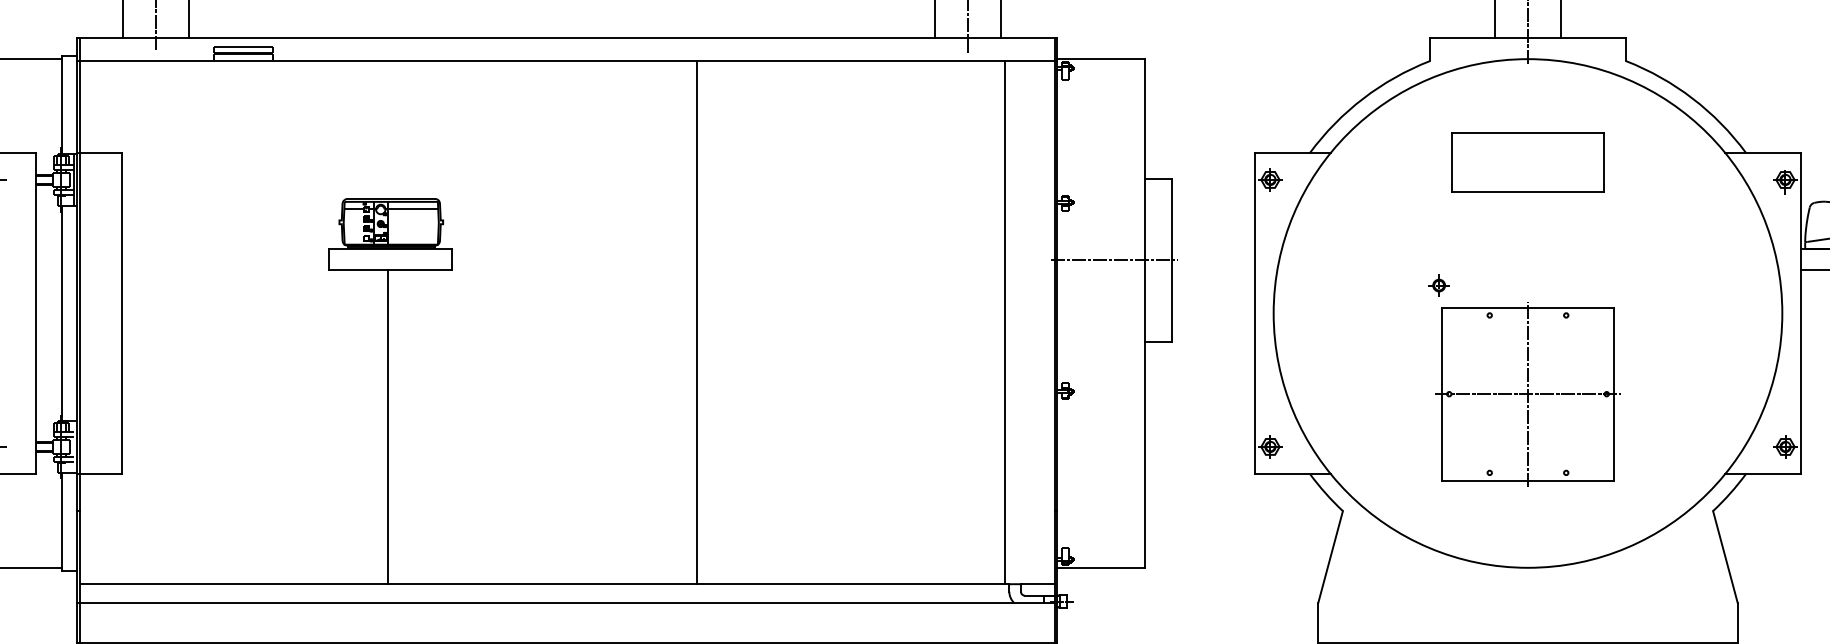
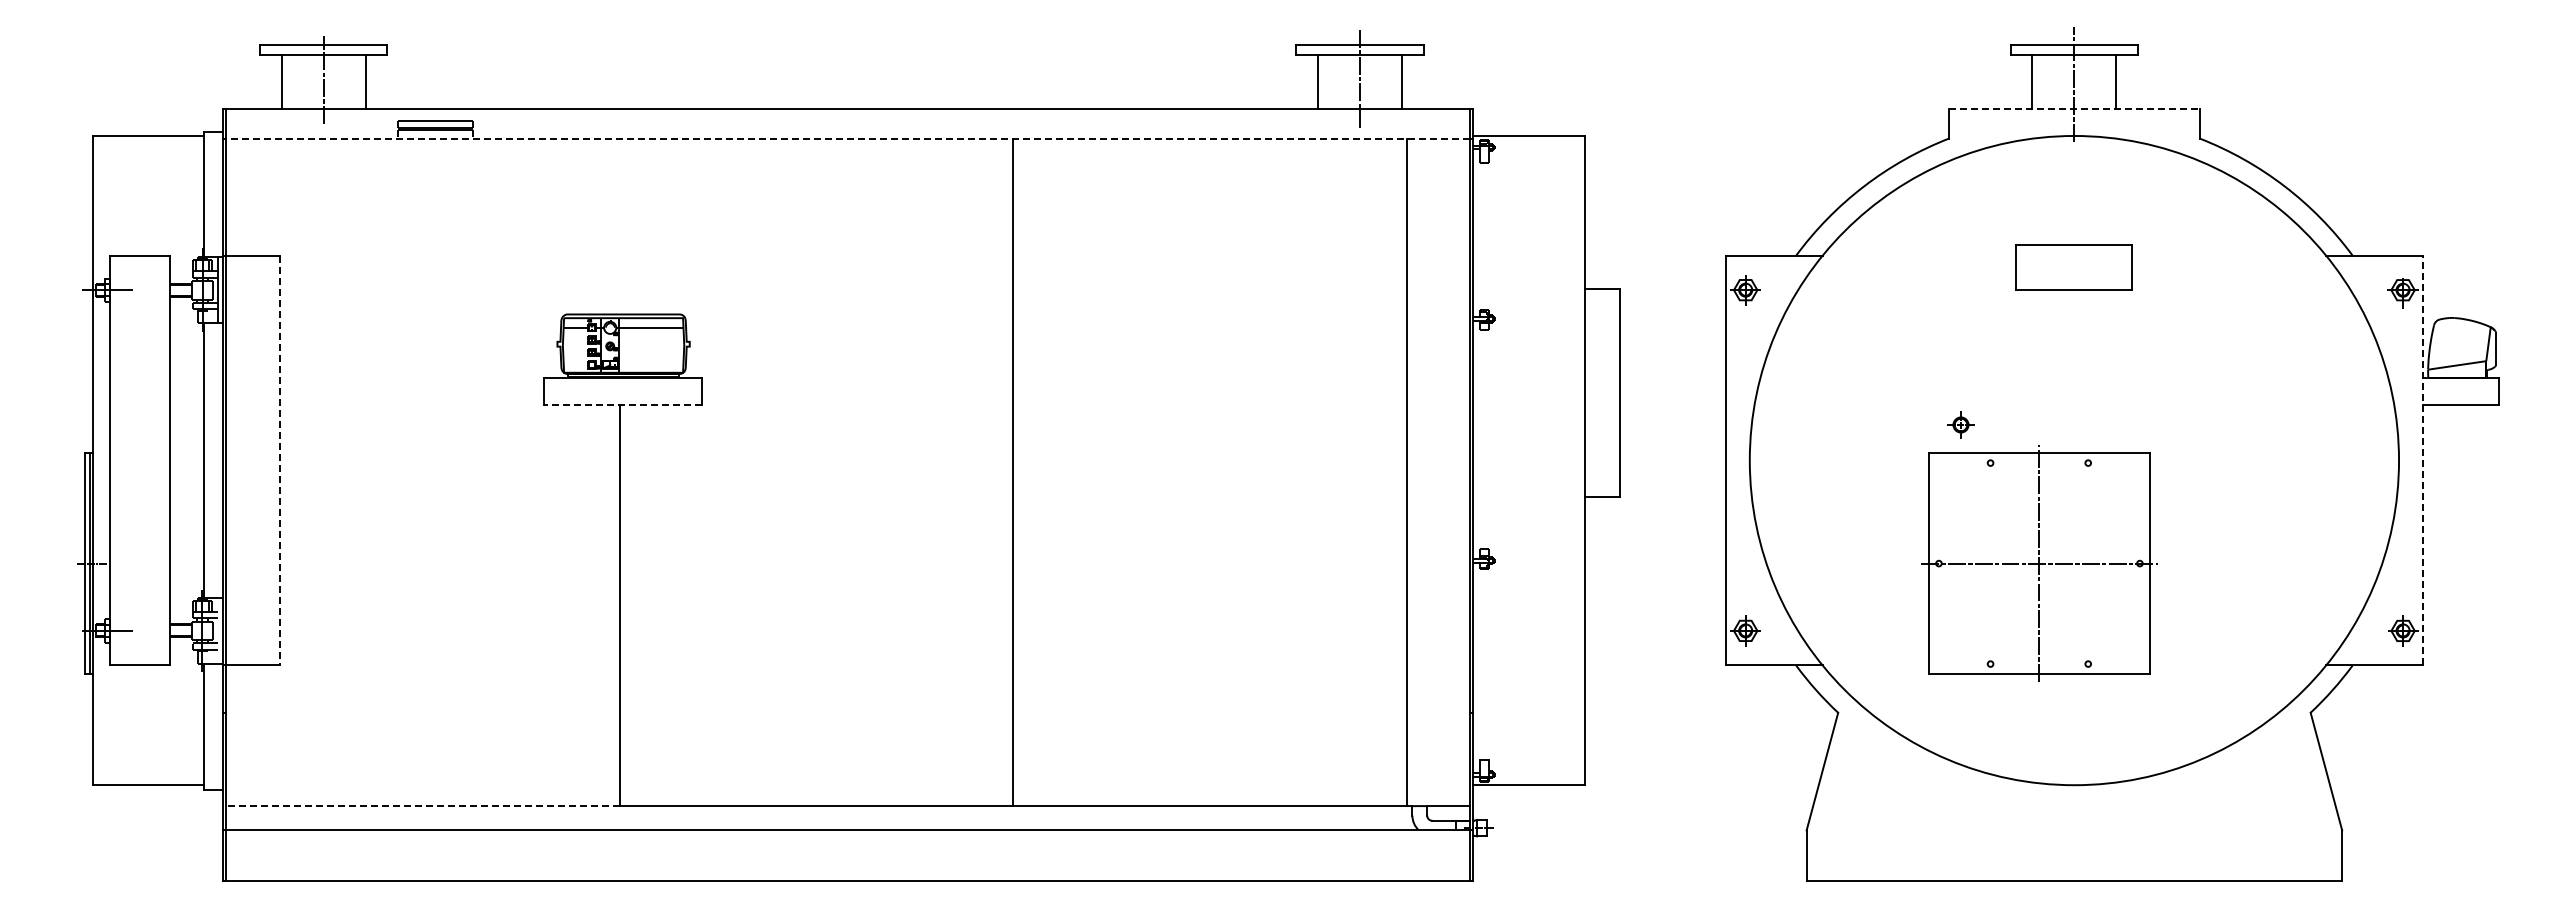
line: (1528, 38) -> (2074, 109), solid -> dashed
line: (566, 61) -> (847, 138), solid -> dashed
part: (1527, 162) -> (2073, 267), size x0.6
line: (1114, 260) -> (1546, 392), removed
line: (390, 269) -> (622, 404), solid -> dashed
line: (121, 313) -> (279, 460), solid -> dashed
line: (1801, 313) -> (2423, 460), solid -> dashed
part: (1528, 394) -> (2039, 563), moved
line: (233, 584) -> (422, 806), solid -> dashed

